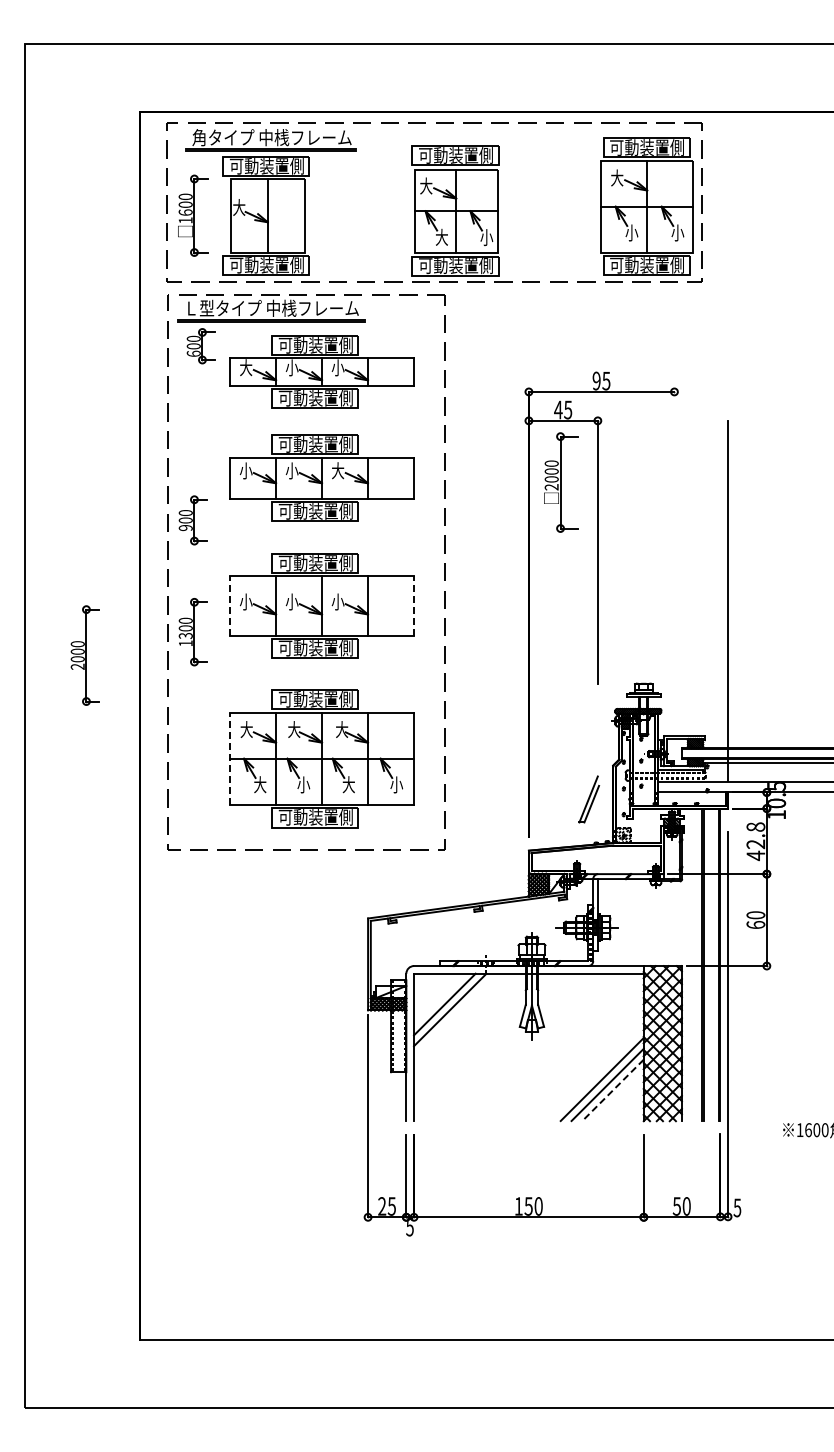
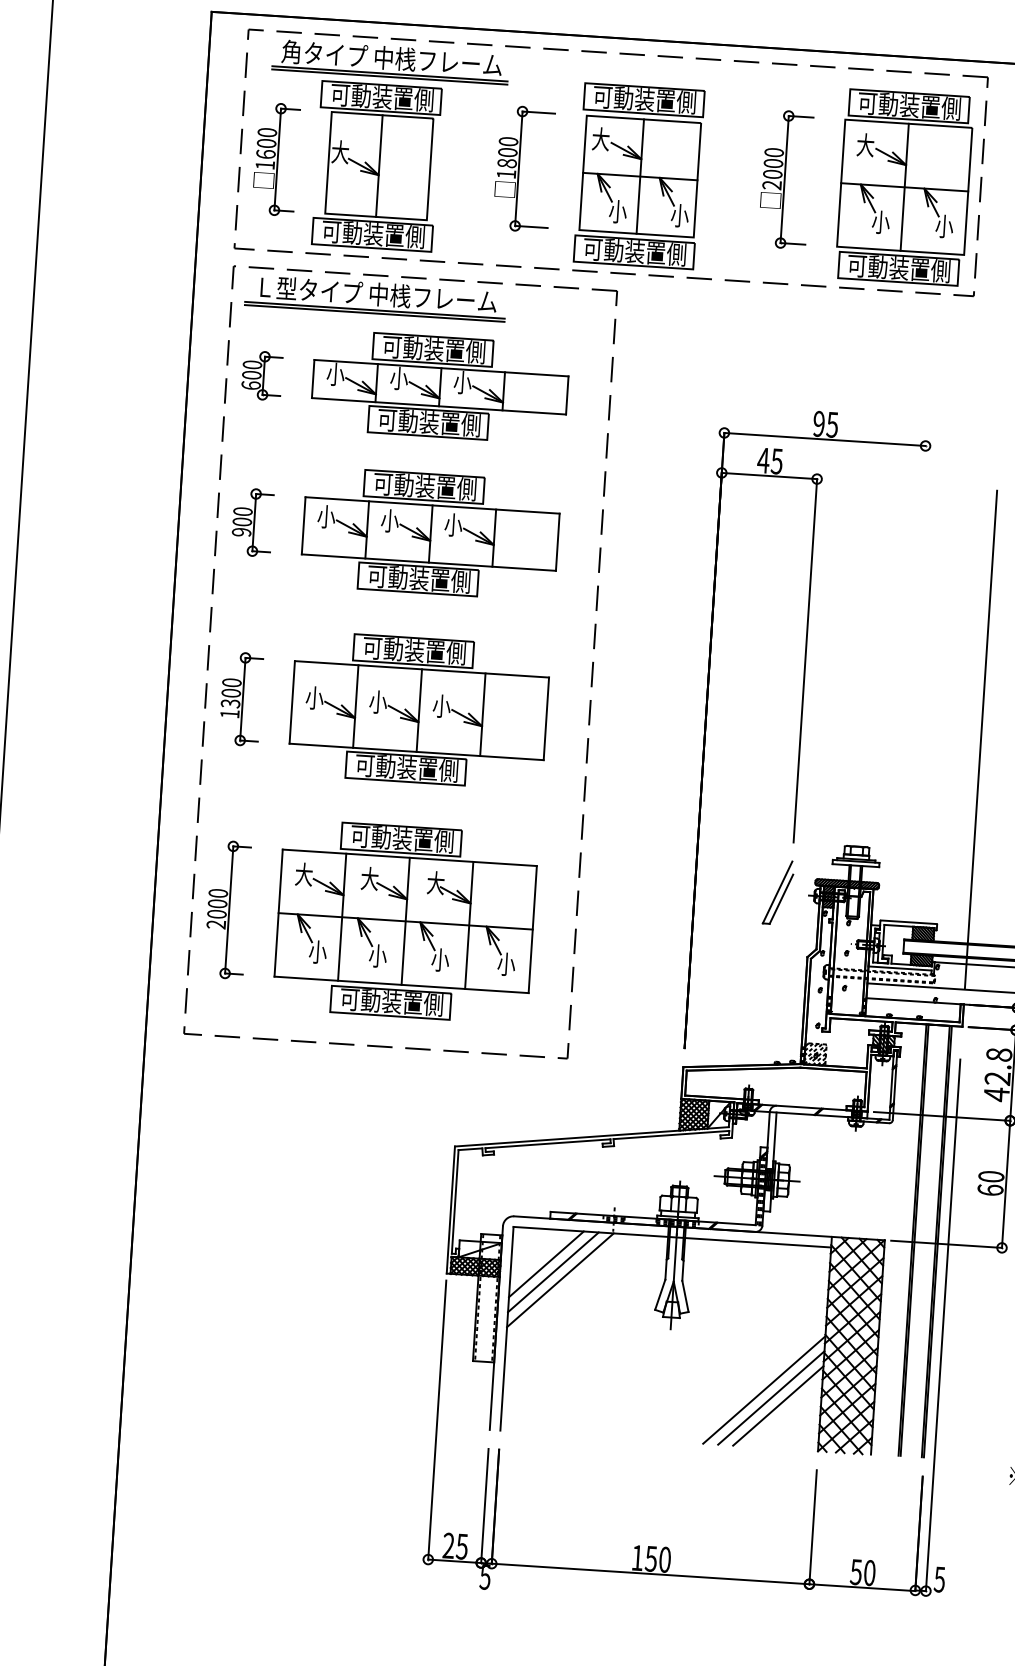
part: (372, 210) -> (524, 168), added
text: (441, 237) -> (617, 211), 大 -> 小
part: (200, 346) -> (261, 376), moved
text: (245, 367) -> (334, 373), 大 -> 小
text: (337, 470) -> (452, 524), 大 -> 小
part: (561, 482) -> (786, 179), moved
part: (192, 520) -> (251, 522), moved
line: (230, 606) -> (292, 702), dashed -> solid
line: (414, 606) -> (547, 719), dashed -> solid
part: (192, 632) -> (240, 699), moved
part: (84, 655) -> (226, 909), moved
line: (230, 758) -> (279, 913), dashed -> solid
text: (260, 784) -> (318, 951), 大 -> 小
text: (348, 784) -> (439, 959), 大 -> 小
part: (589, 799) -> (778, 892), moved
line: (439, 998) -> (546, 1263), added
line: (612, 1090) -> (777, 1406), dashed -> solid

